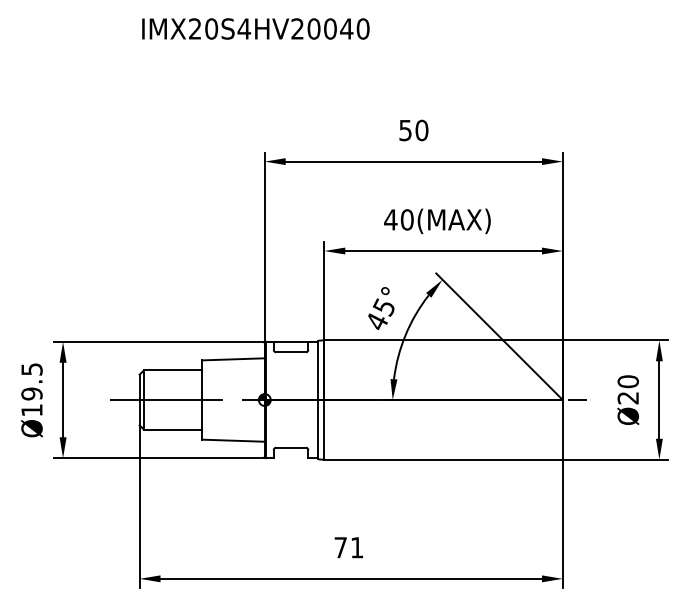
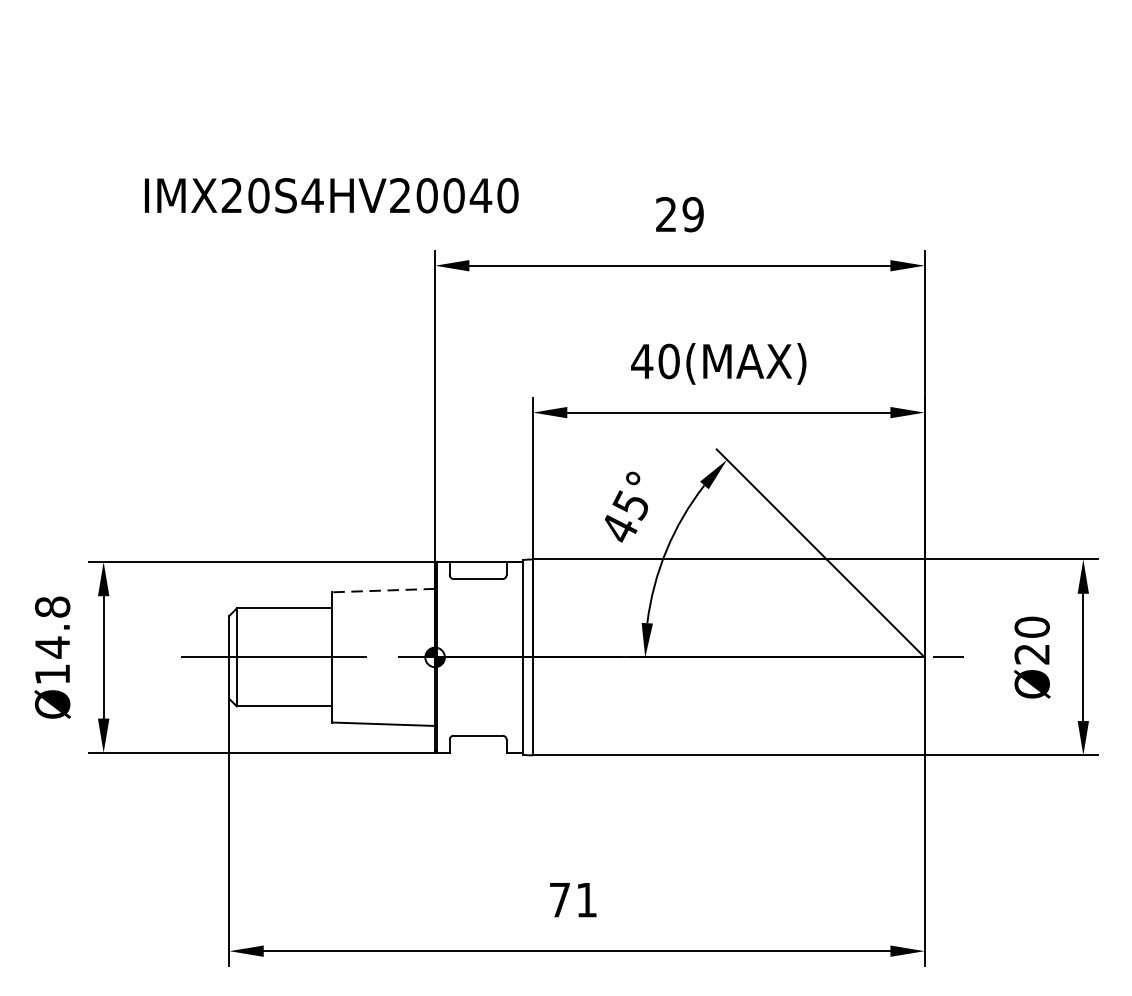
text: (255, 28) -> (331, 194), moved
text: (413, 130) -> (679, 214), 50 -> 29
line: (233, 359) -> (383, 590), solid -> dashed
text: (31, 381) -> (51, 626), Ø19.5 -> Ø14.8

